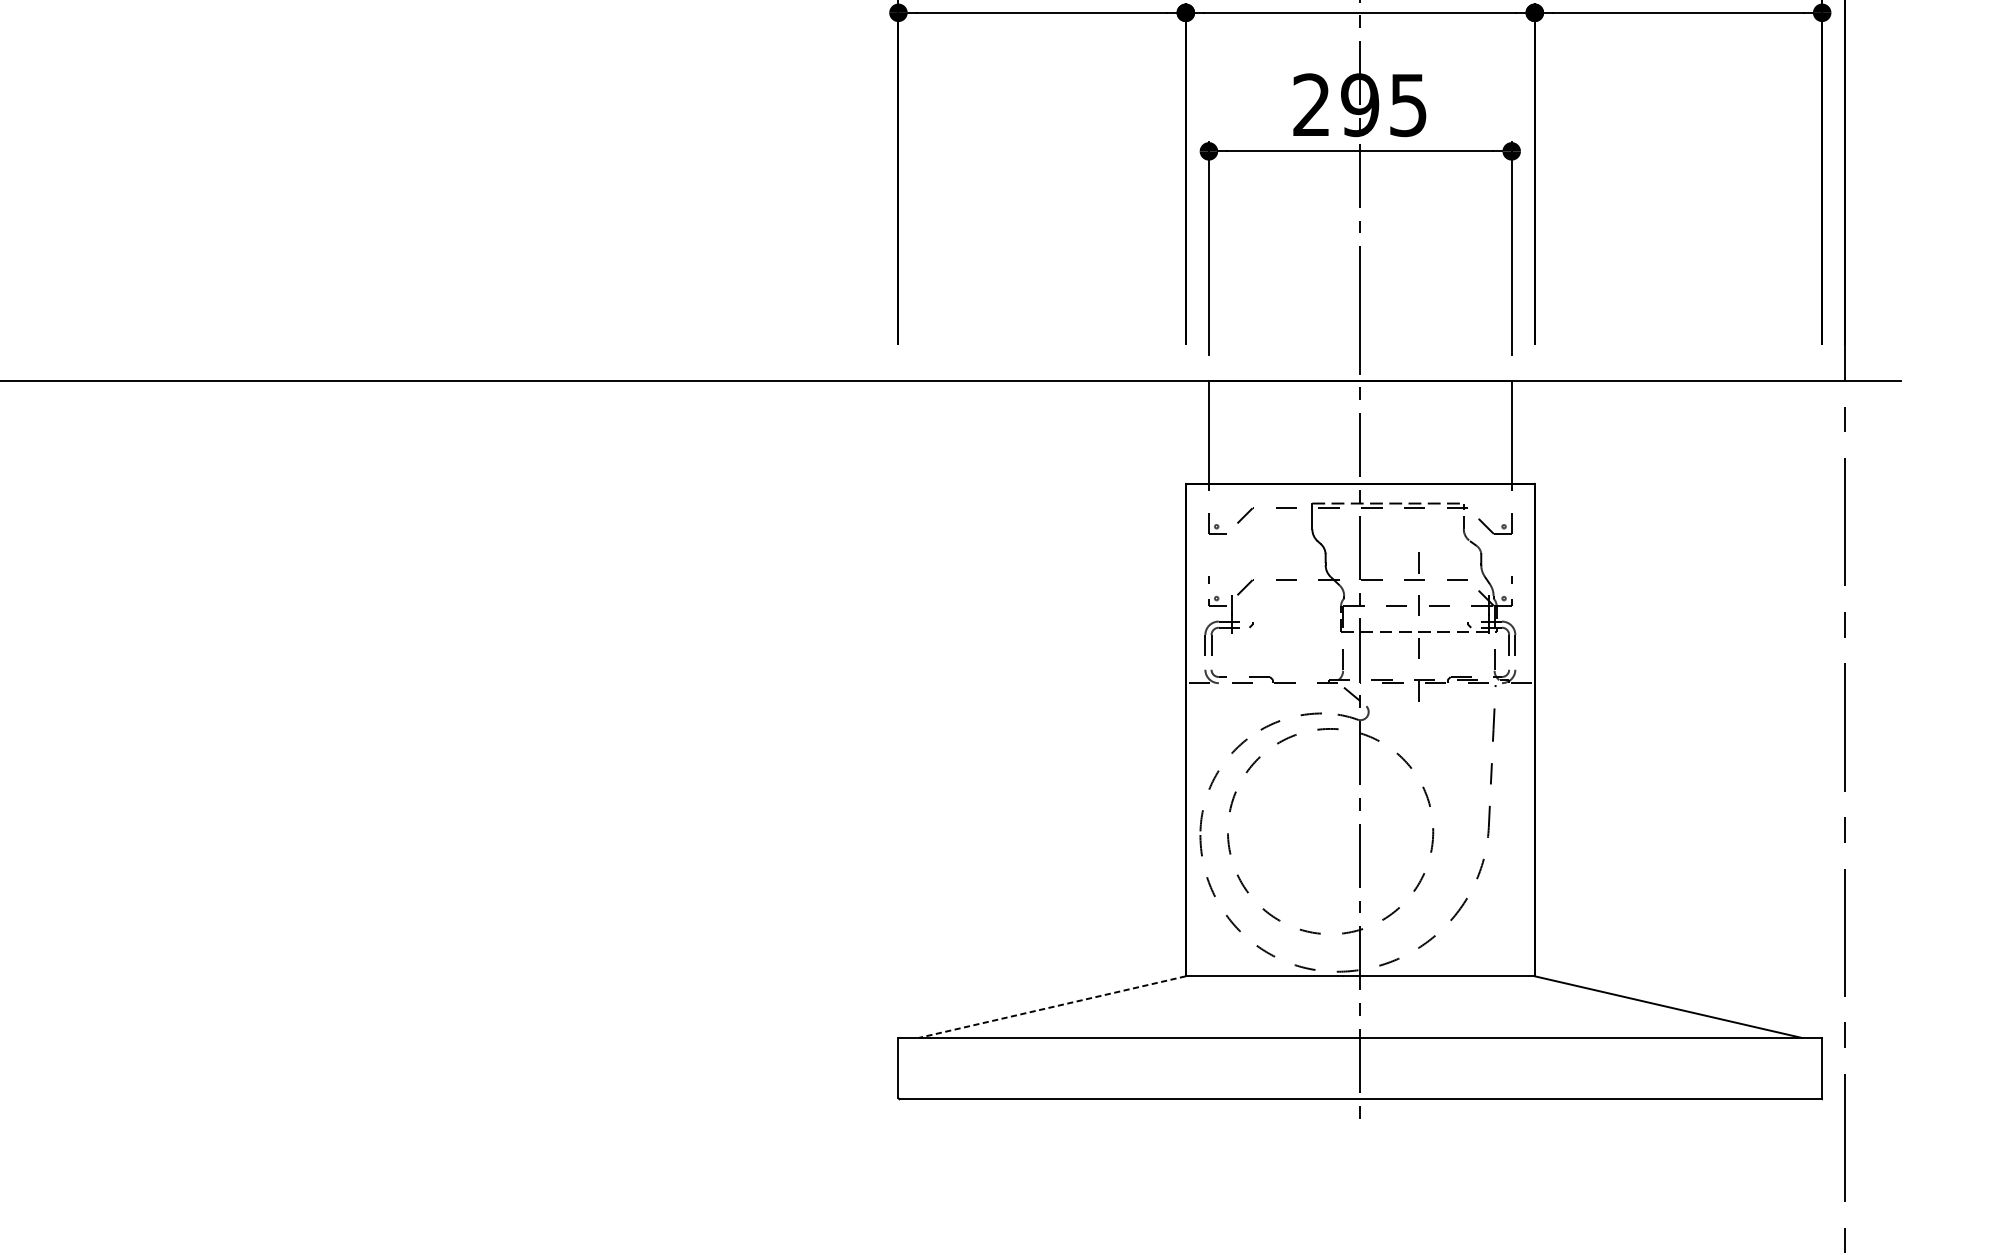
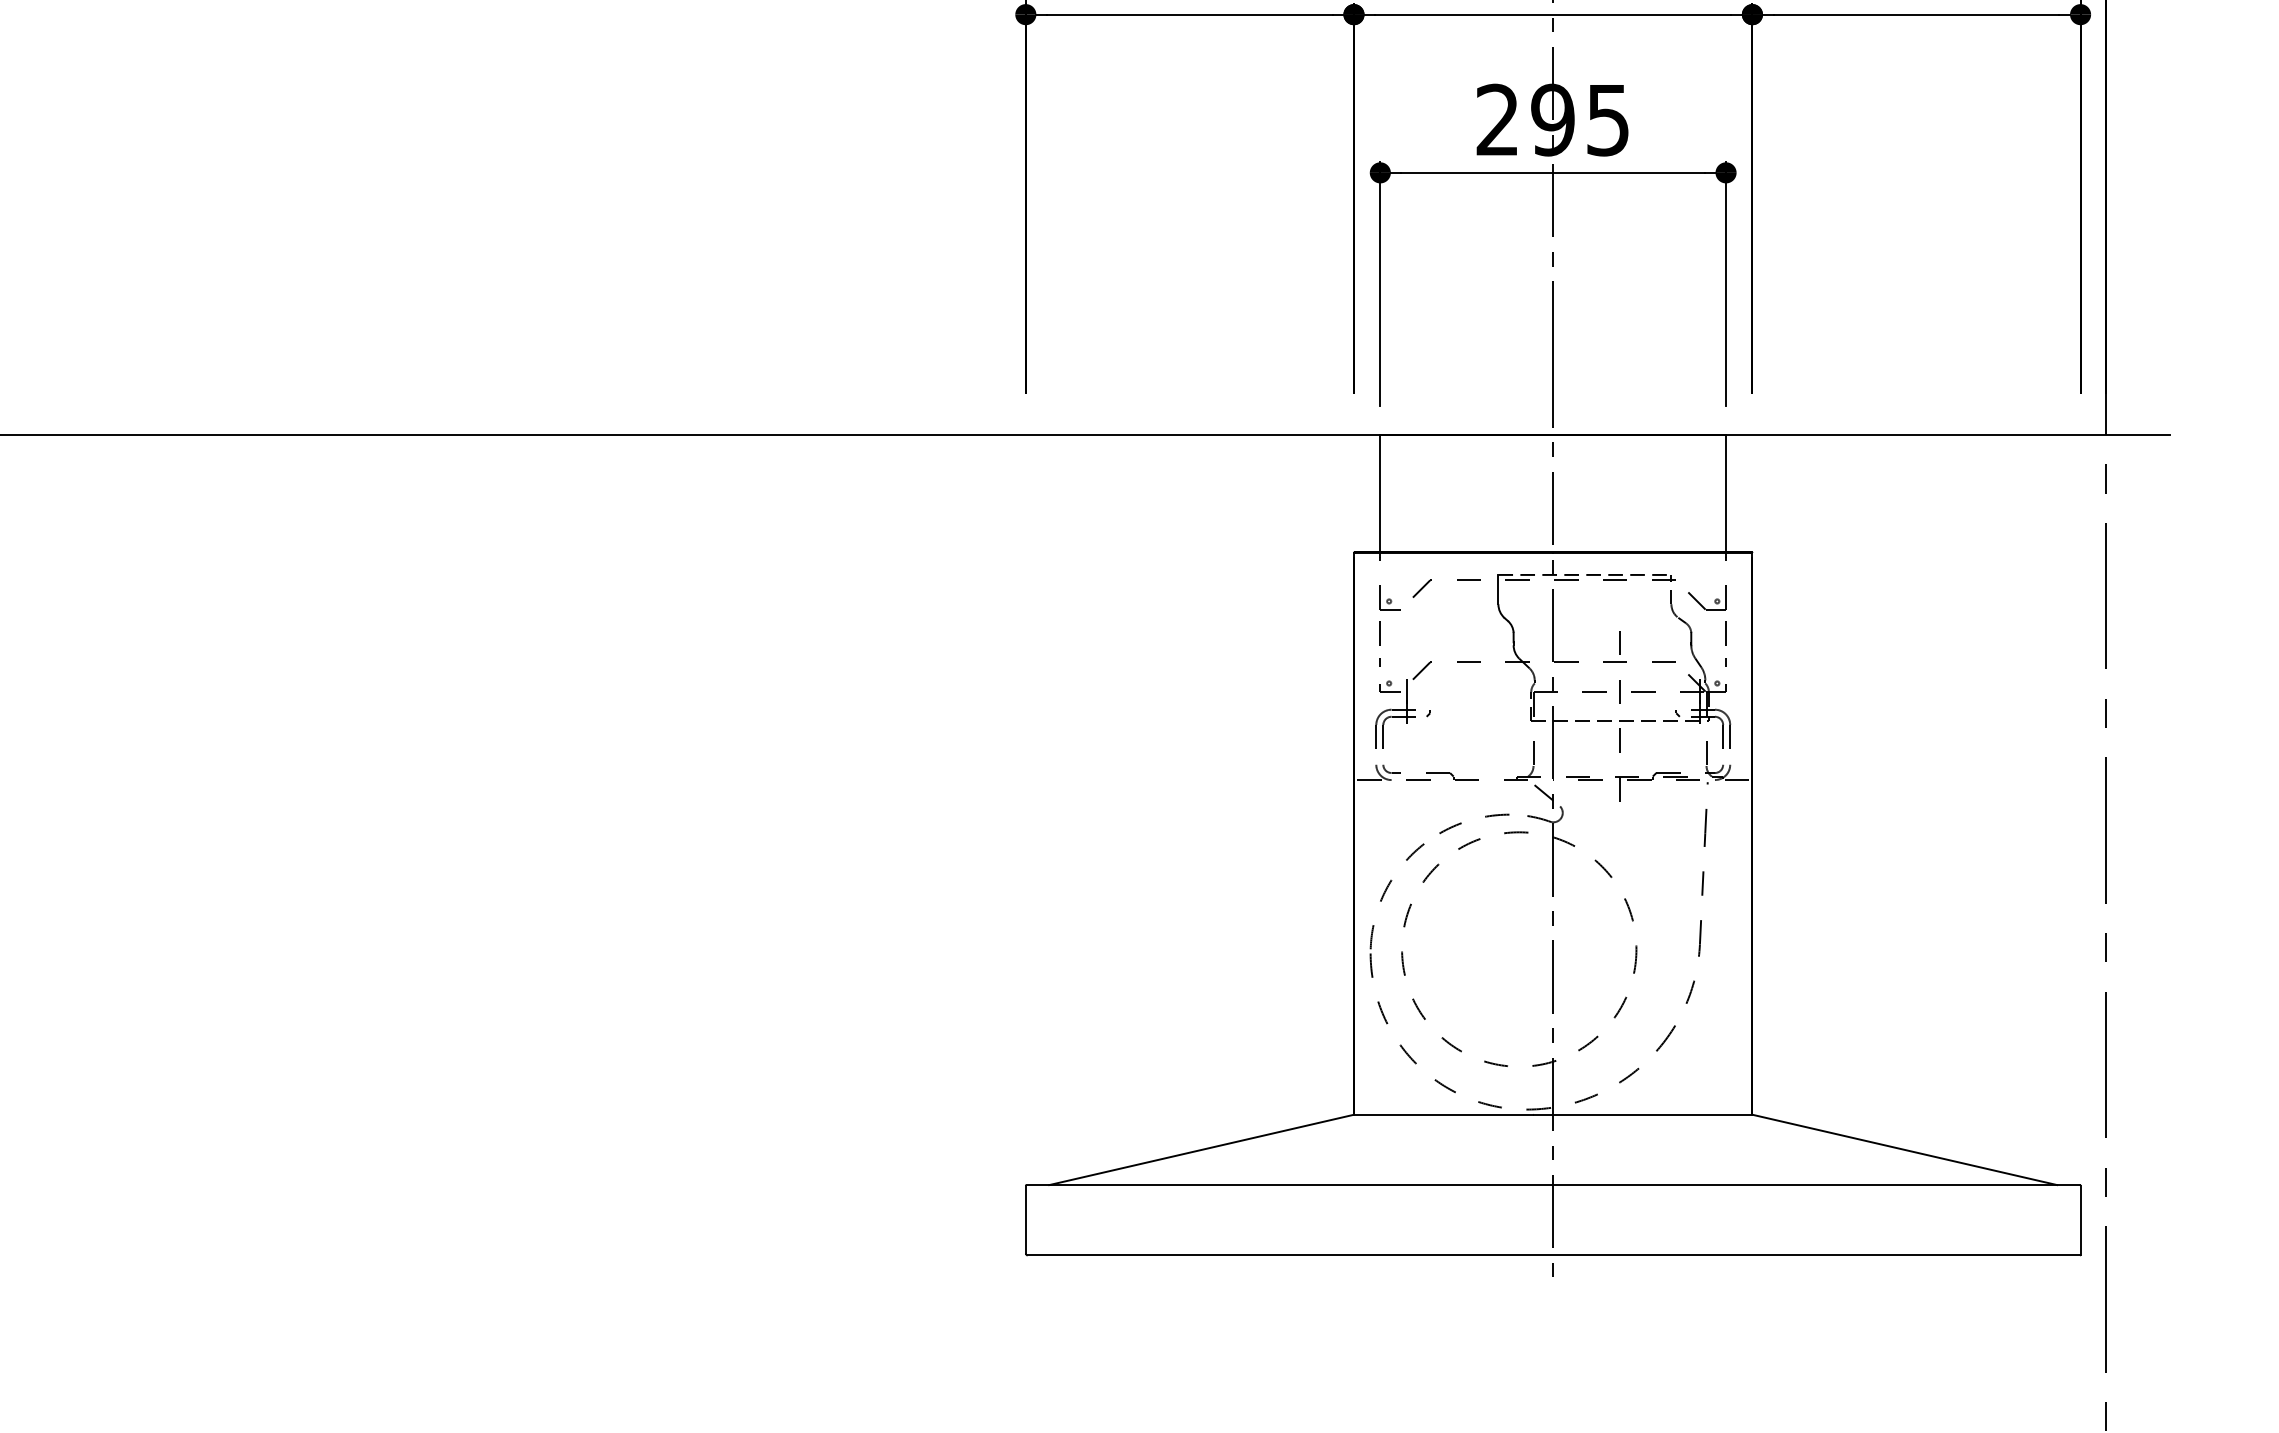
line: (1209, 553) -> (1380, 632), added
line: (1512, 553) -> (1726, 632), added
line: (1052, 1007) -> (1201, 1150), dashed -> solid

